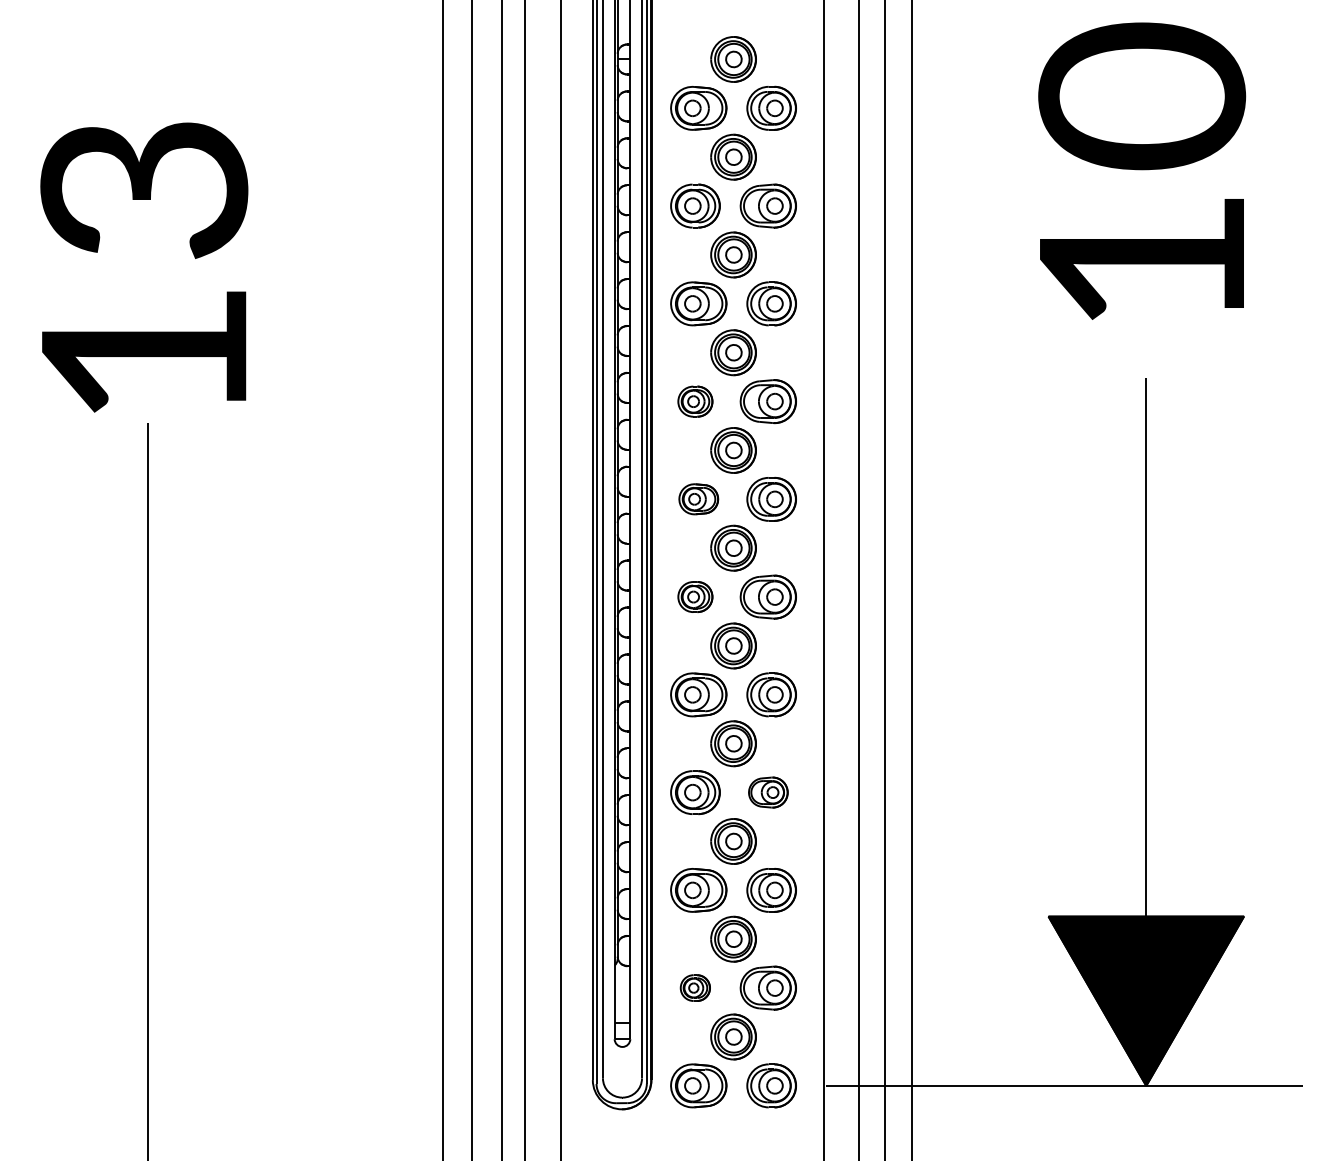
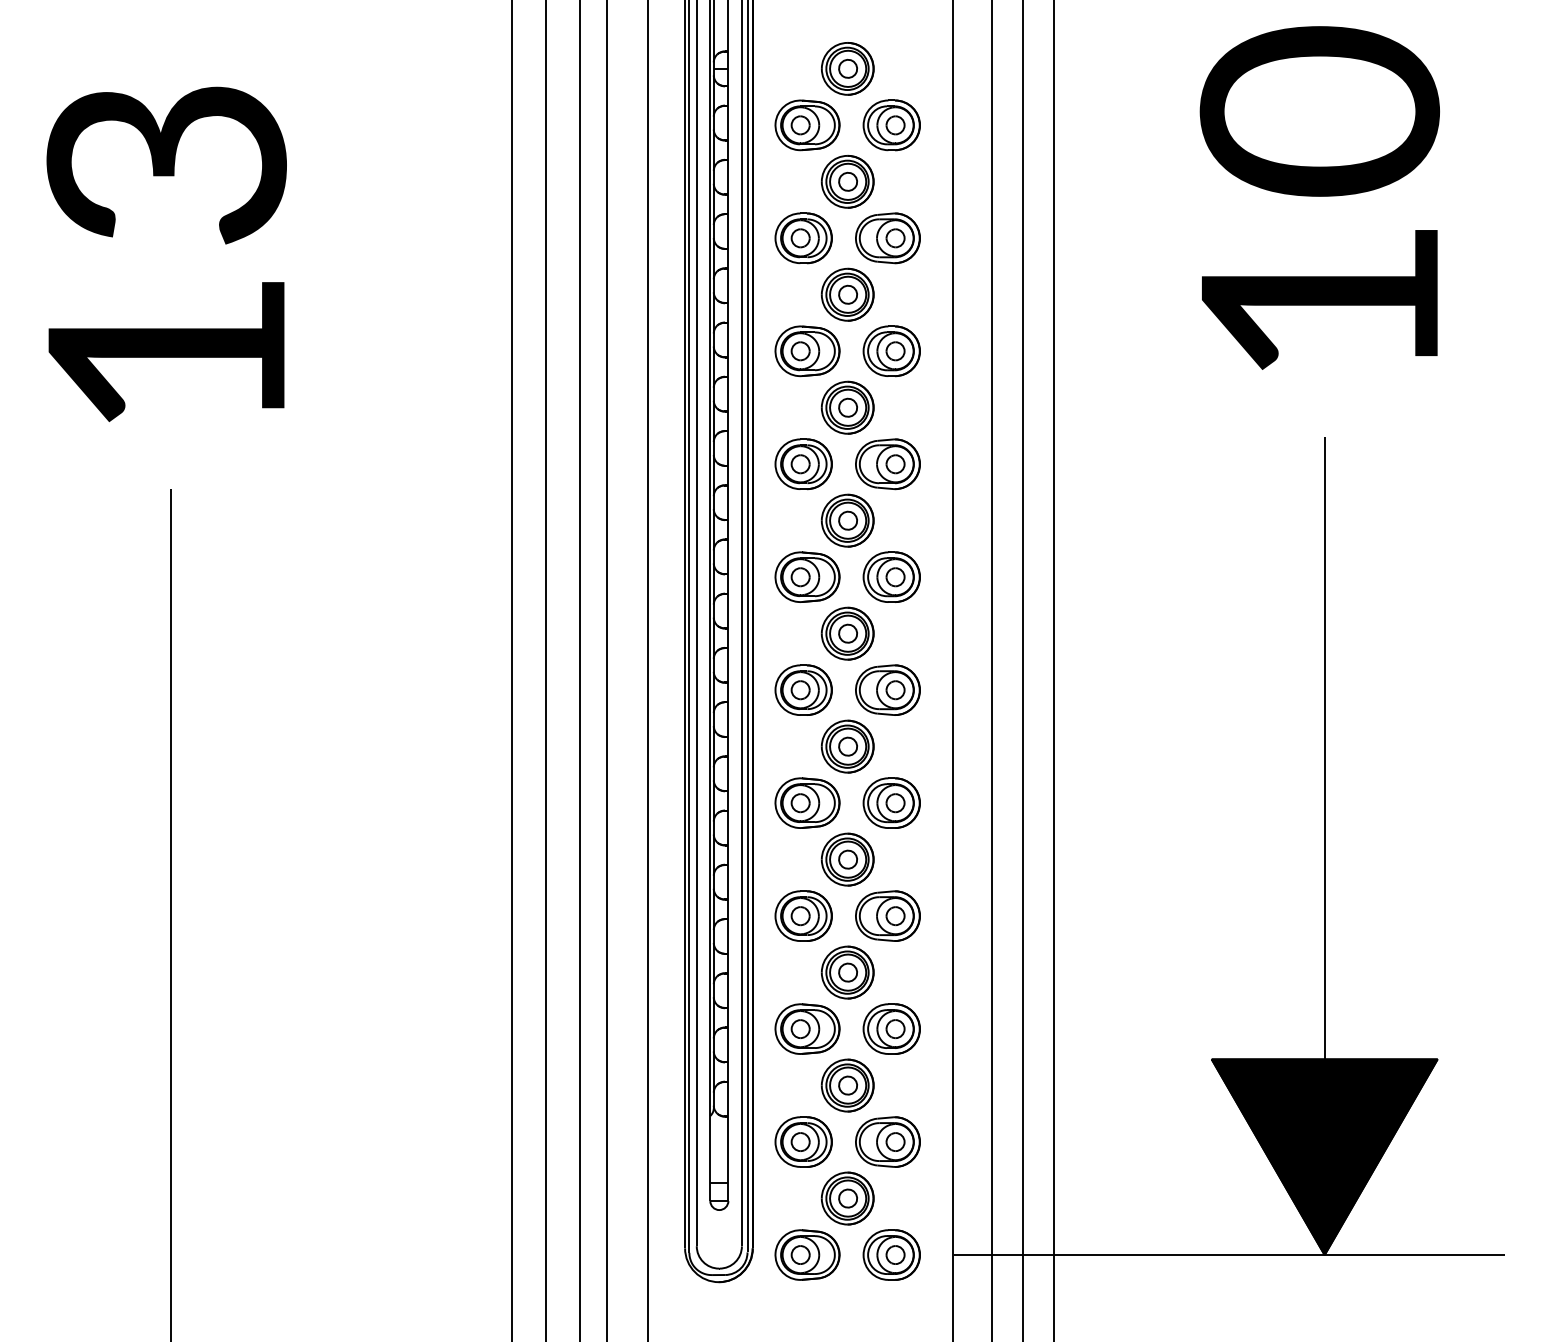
text: (144, 267) -> (166, 254), moved
part: (695, 401) -> (803, 464), size x1.43
part: (698, 498) -> (807, 576), size x1.43
part: (695, 596) -> (803, 689), size x1.43
part: (767, 792) -> (887, 915), size x1.43
part: (695, 987) -> (803, 1141), size x1.67

